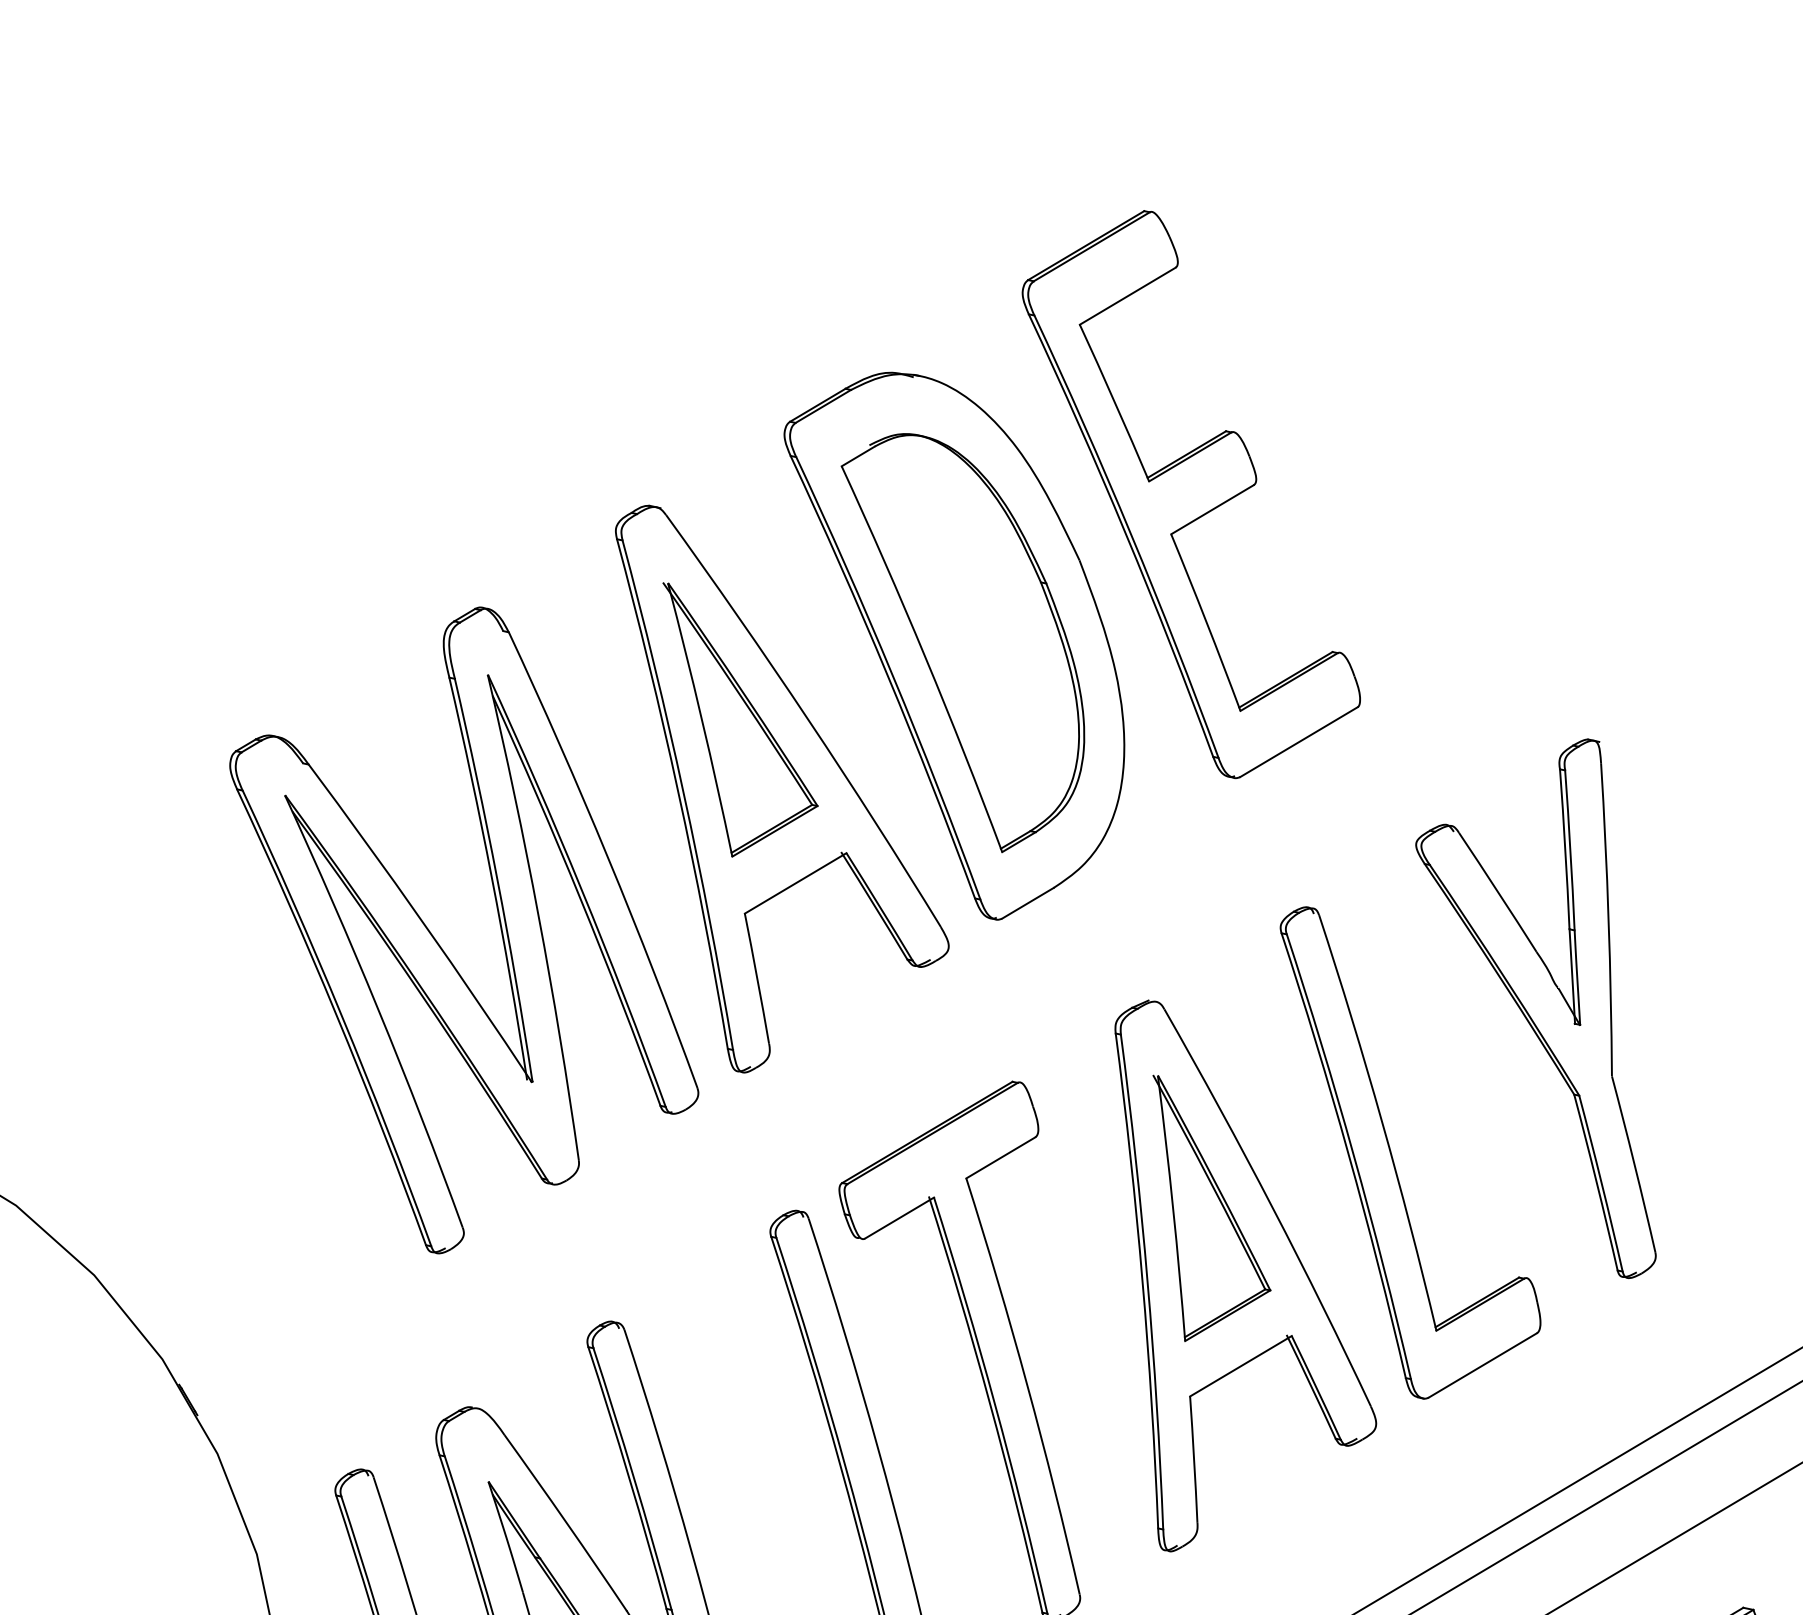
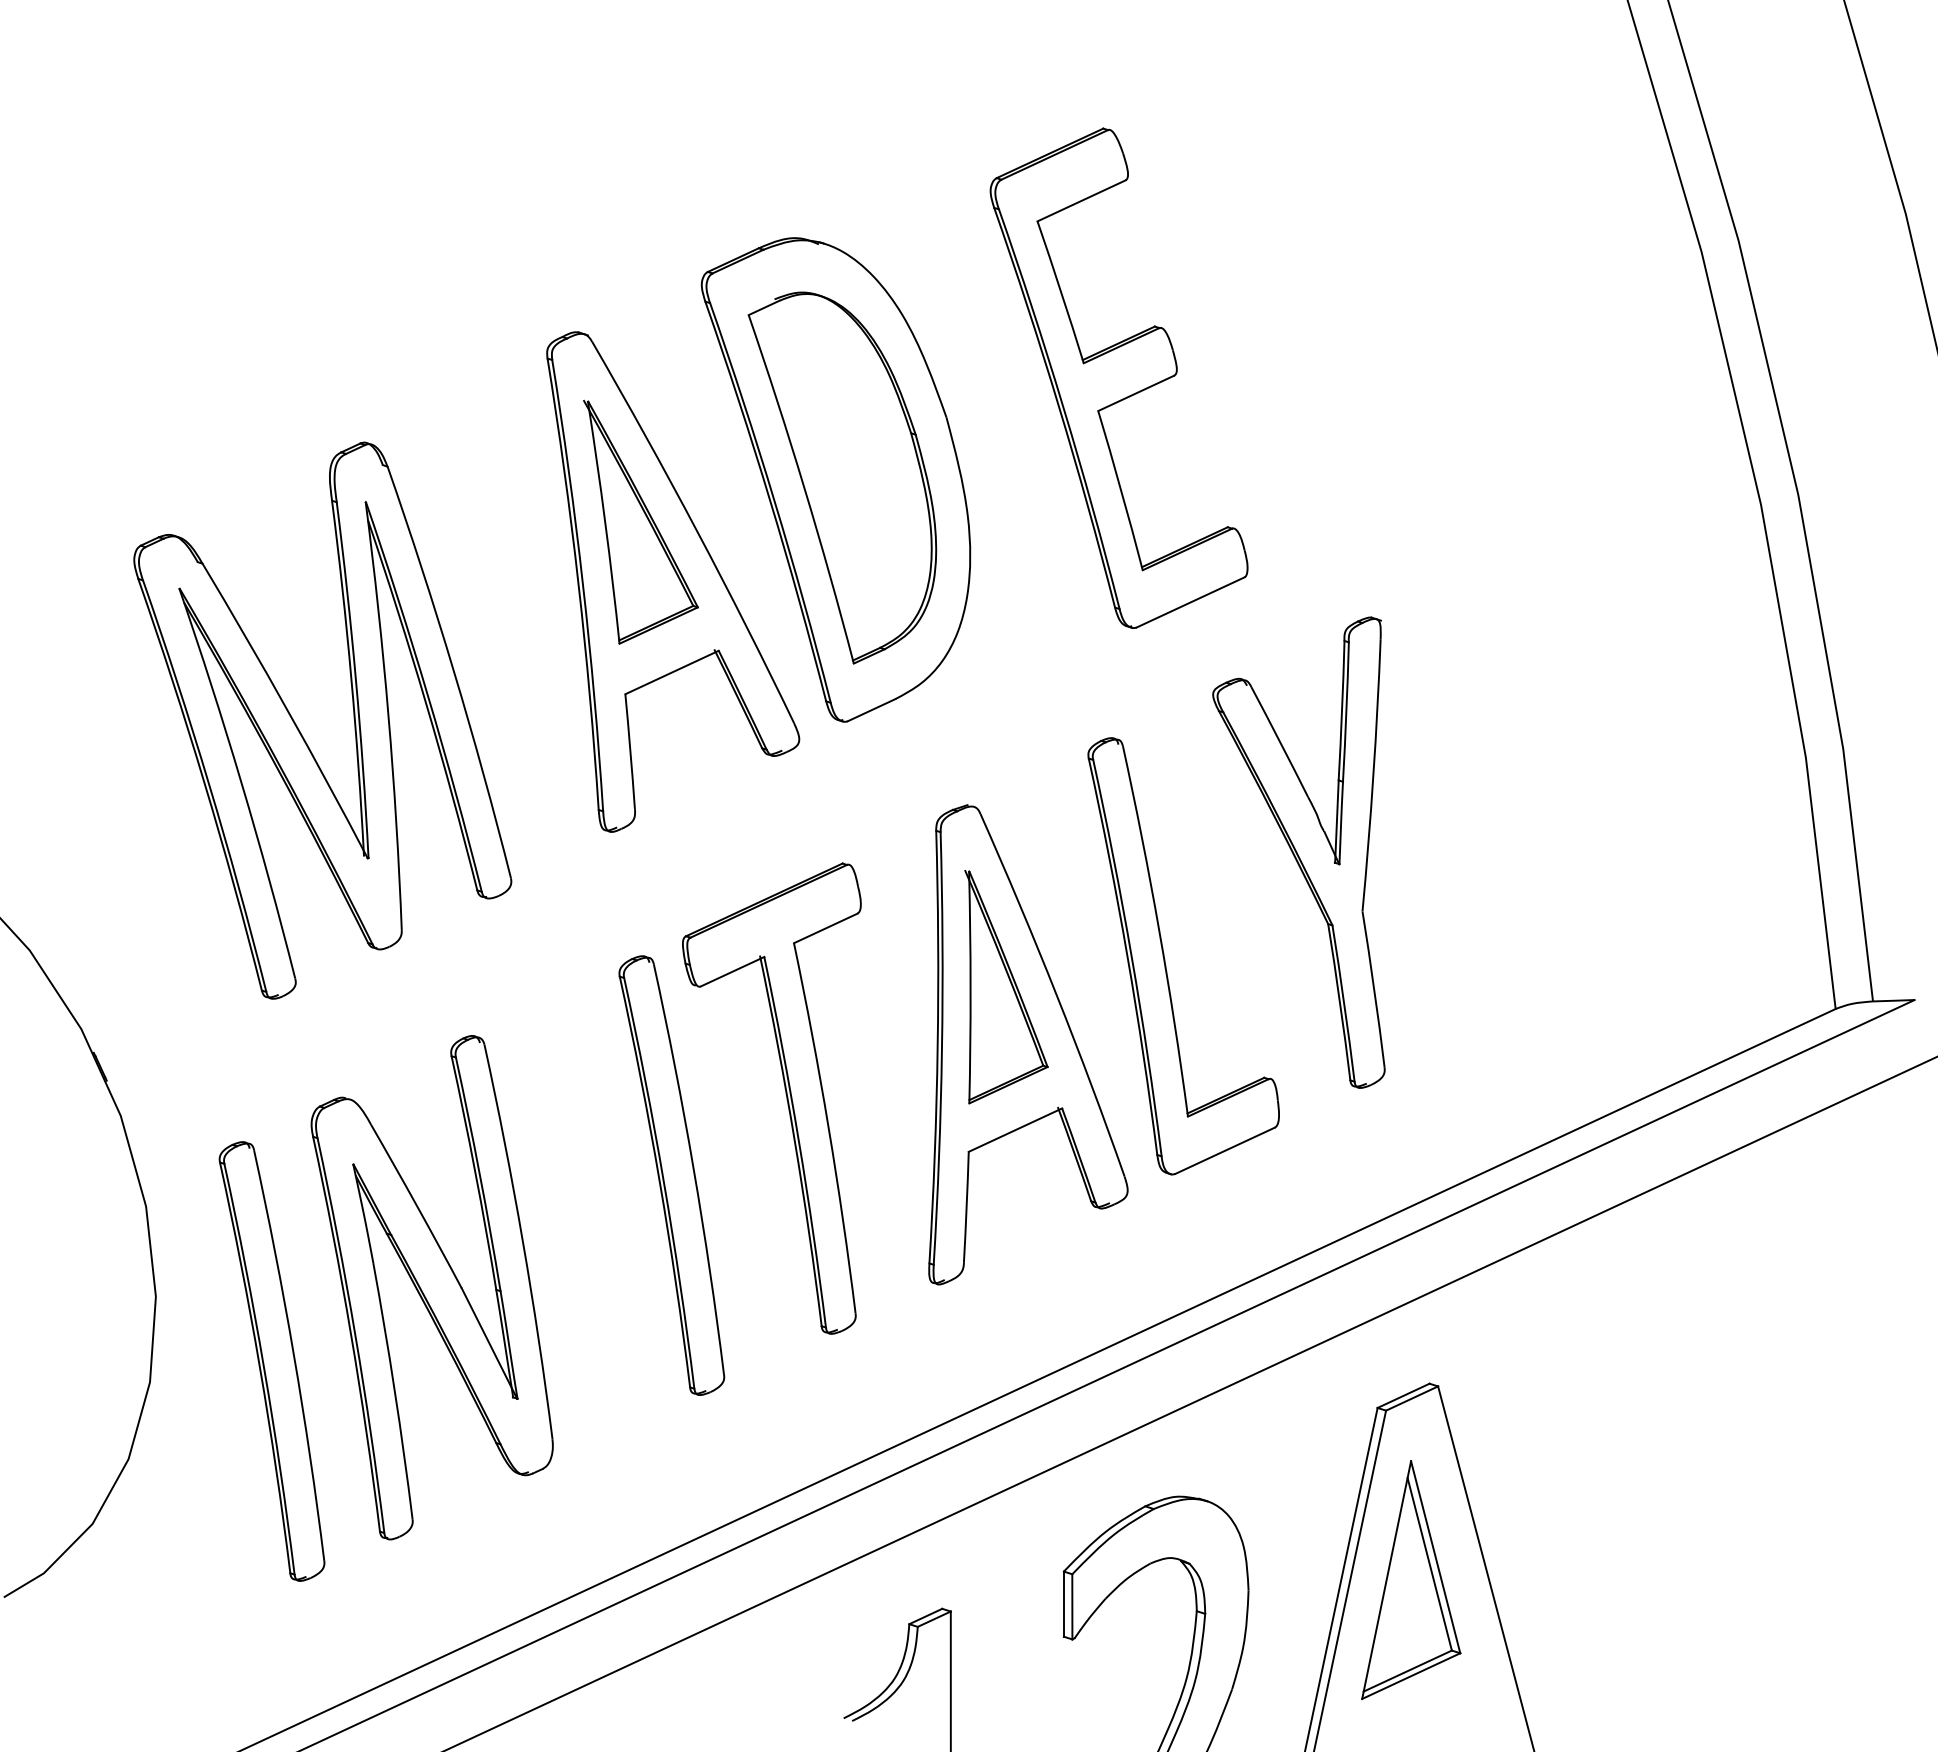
part: (1190, 493) -> (1118, 377), moved
part: (442, 948) -> (302, 734), moved

